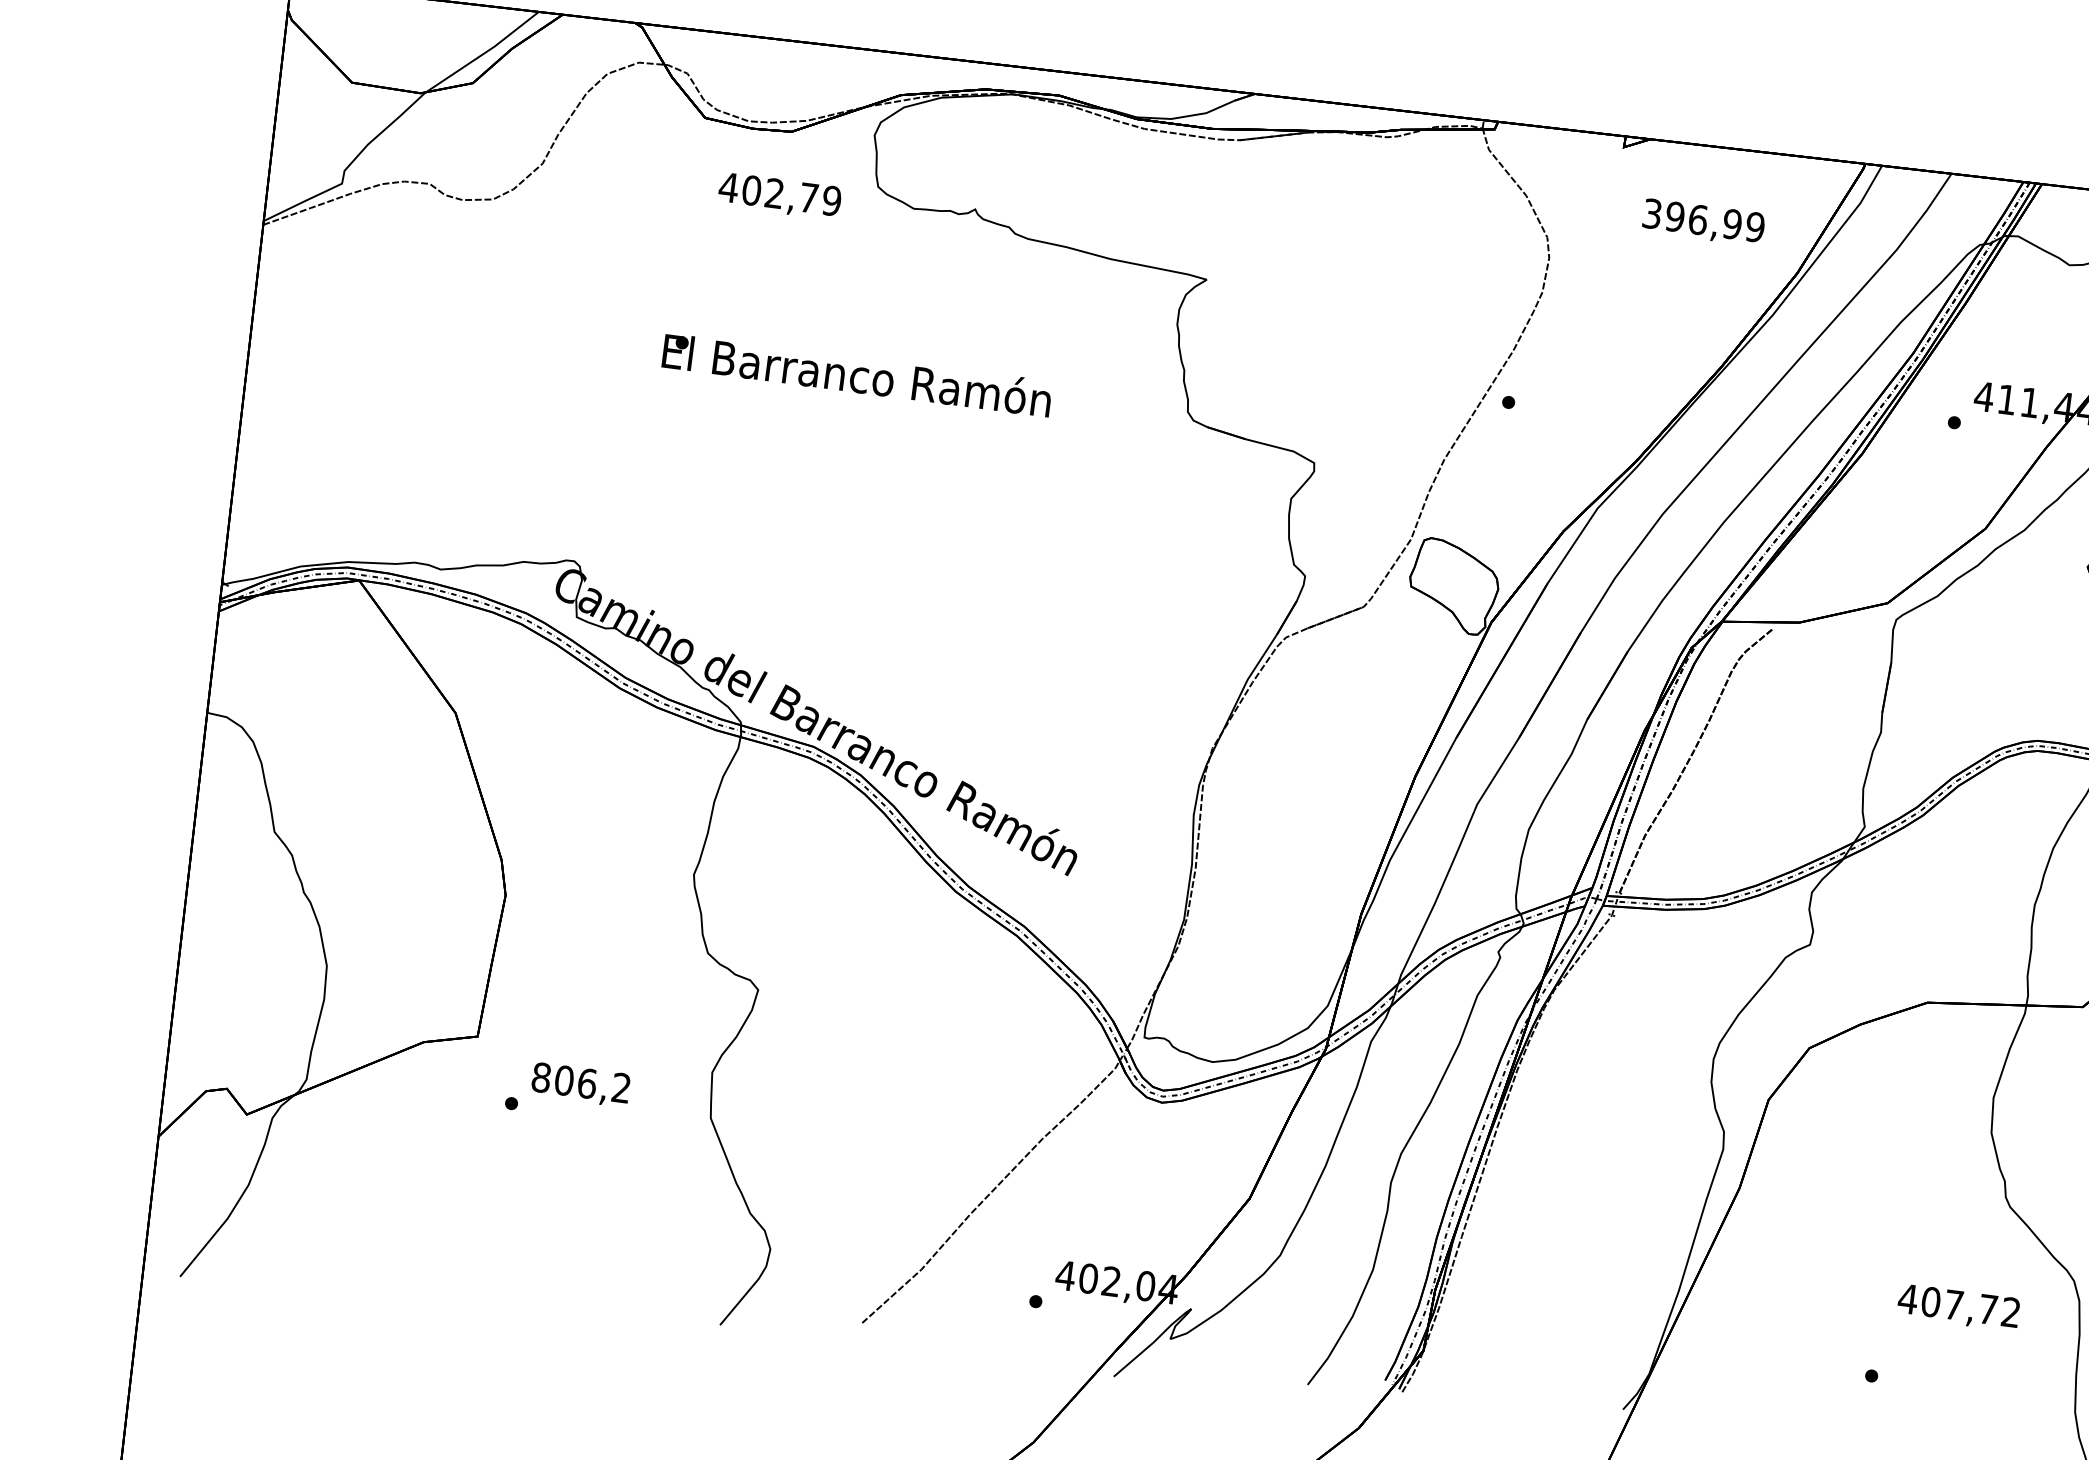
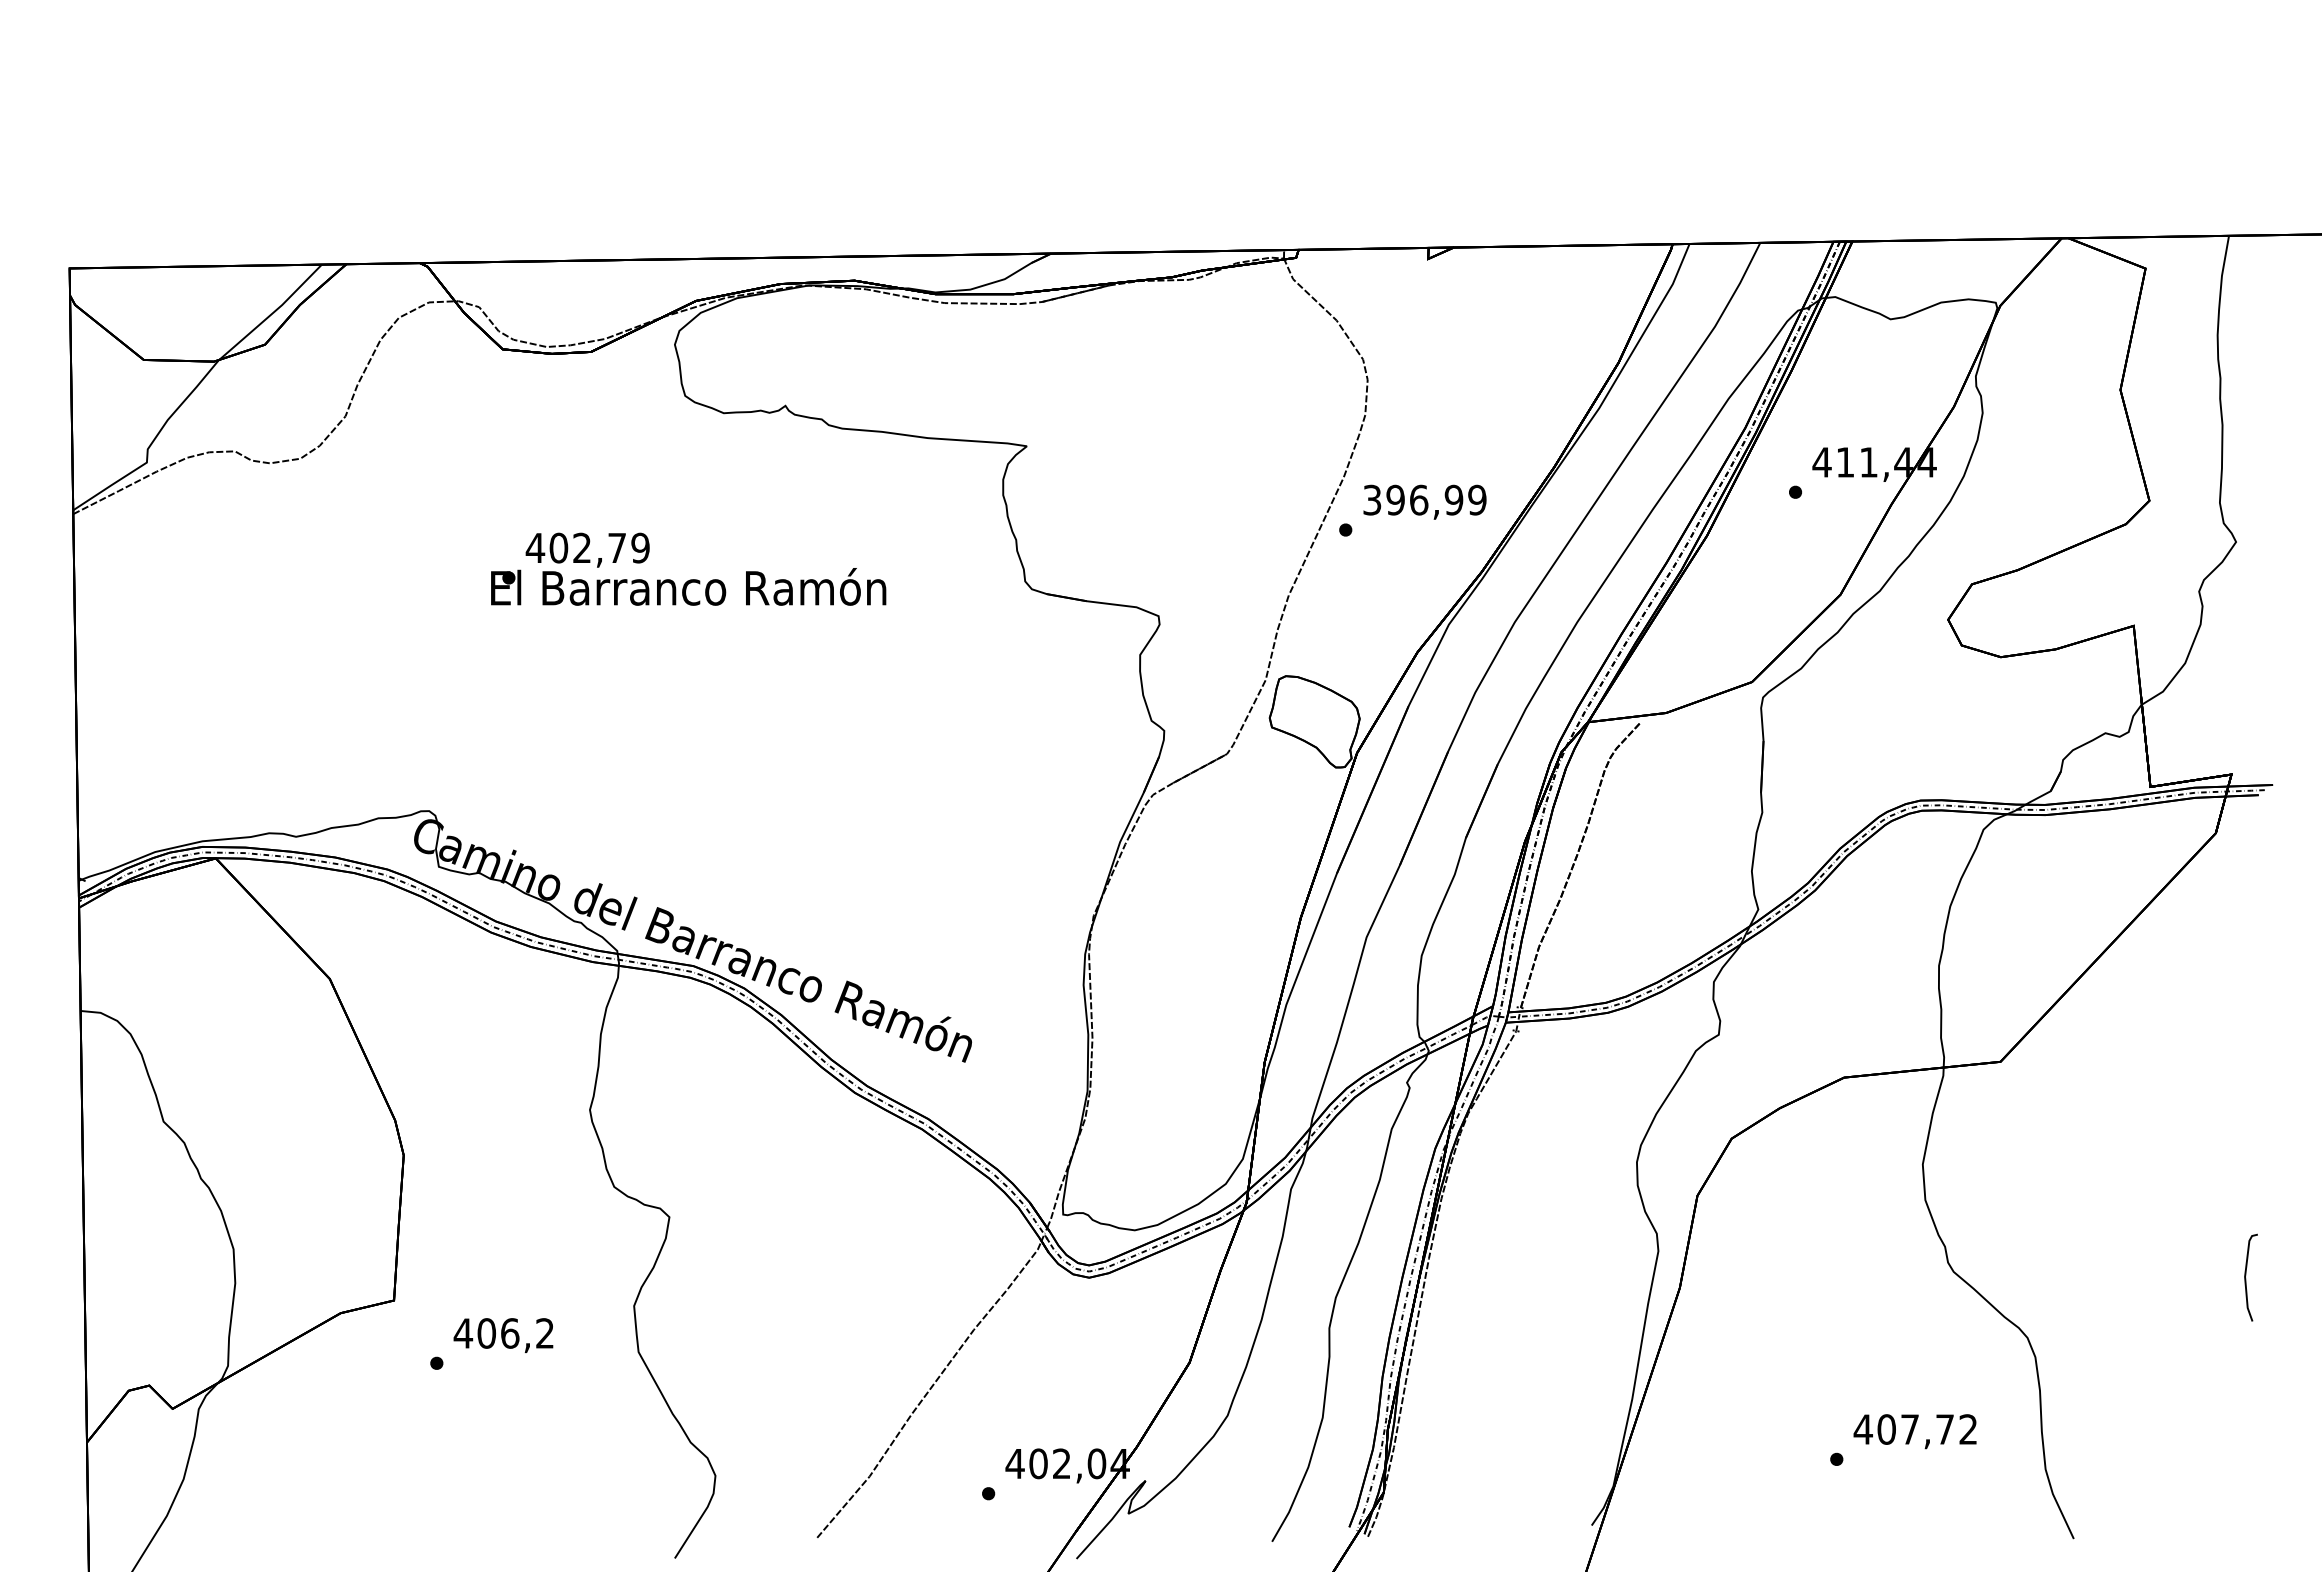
text: (779, 195) -> (587, 549), moved
text: (1703, 221) -> (1424, 501), moved
text: (541, 1077) -> (463, 1333), 806,2 -> 406,2
text: (1958, 1307) -> (1914, 1431), moved

